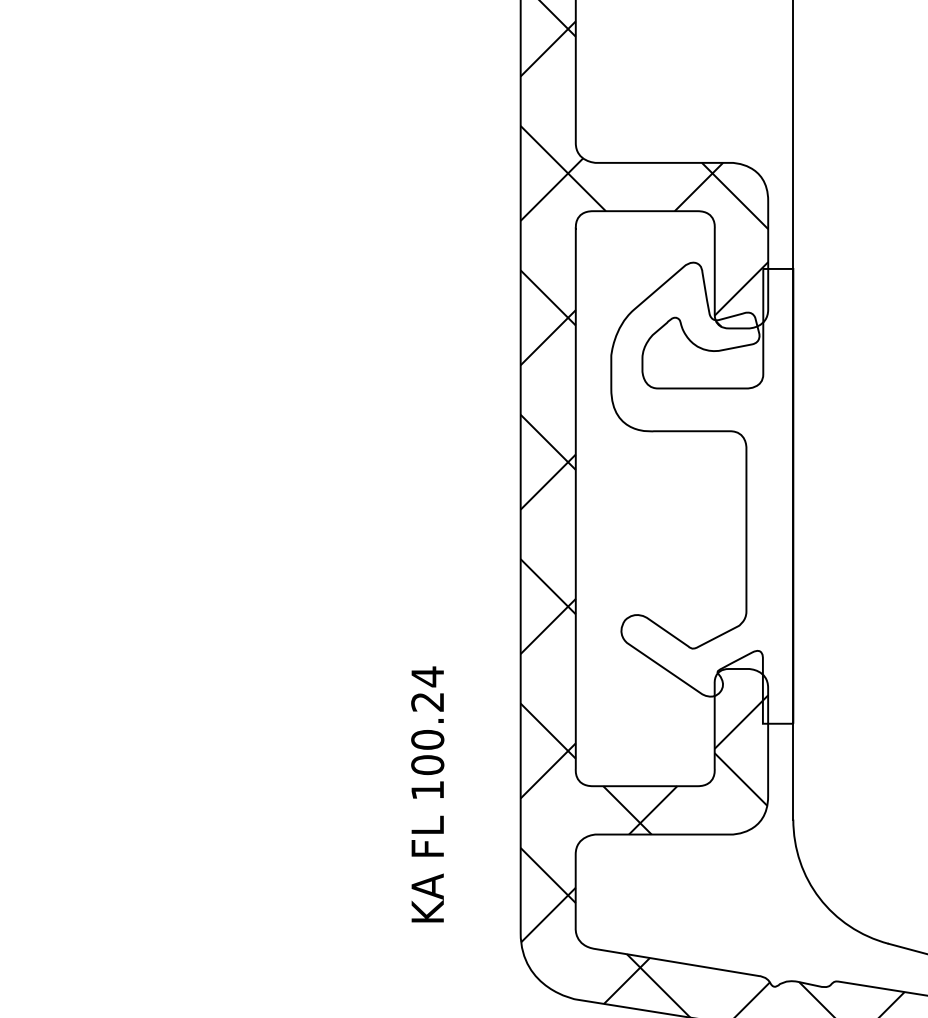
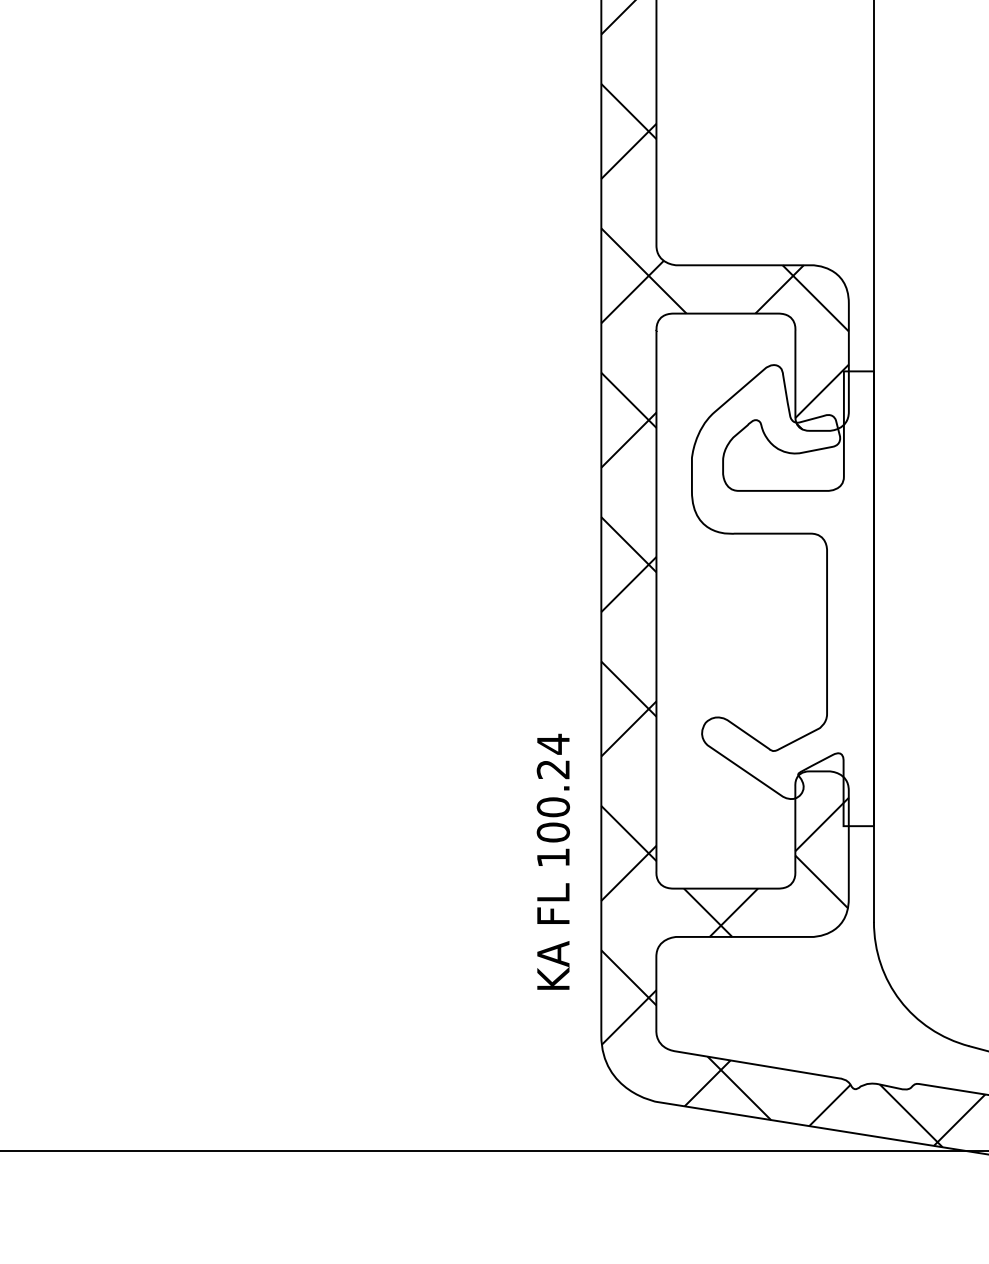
text: (426, 794) -> (552, 861), moved

